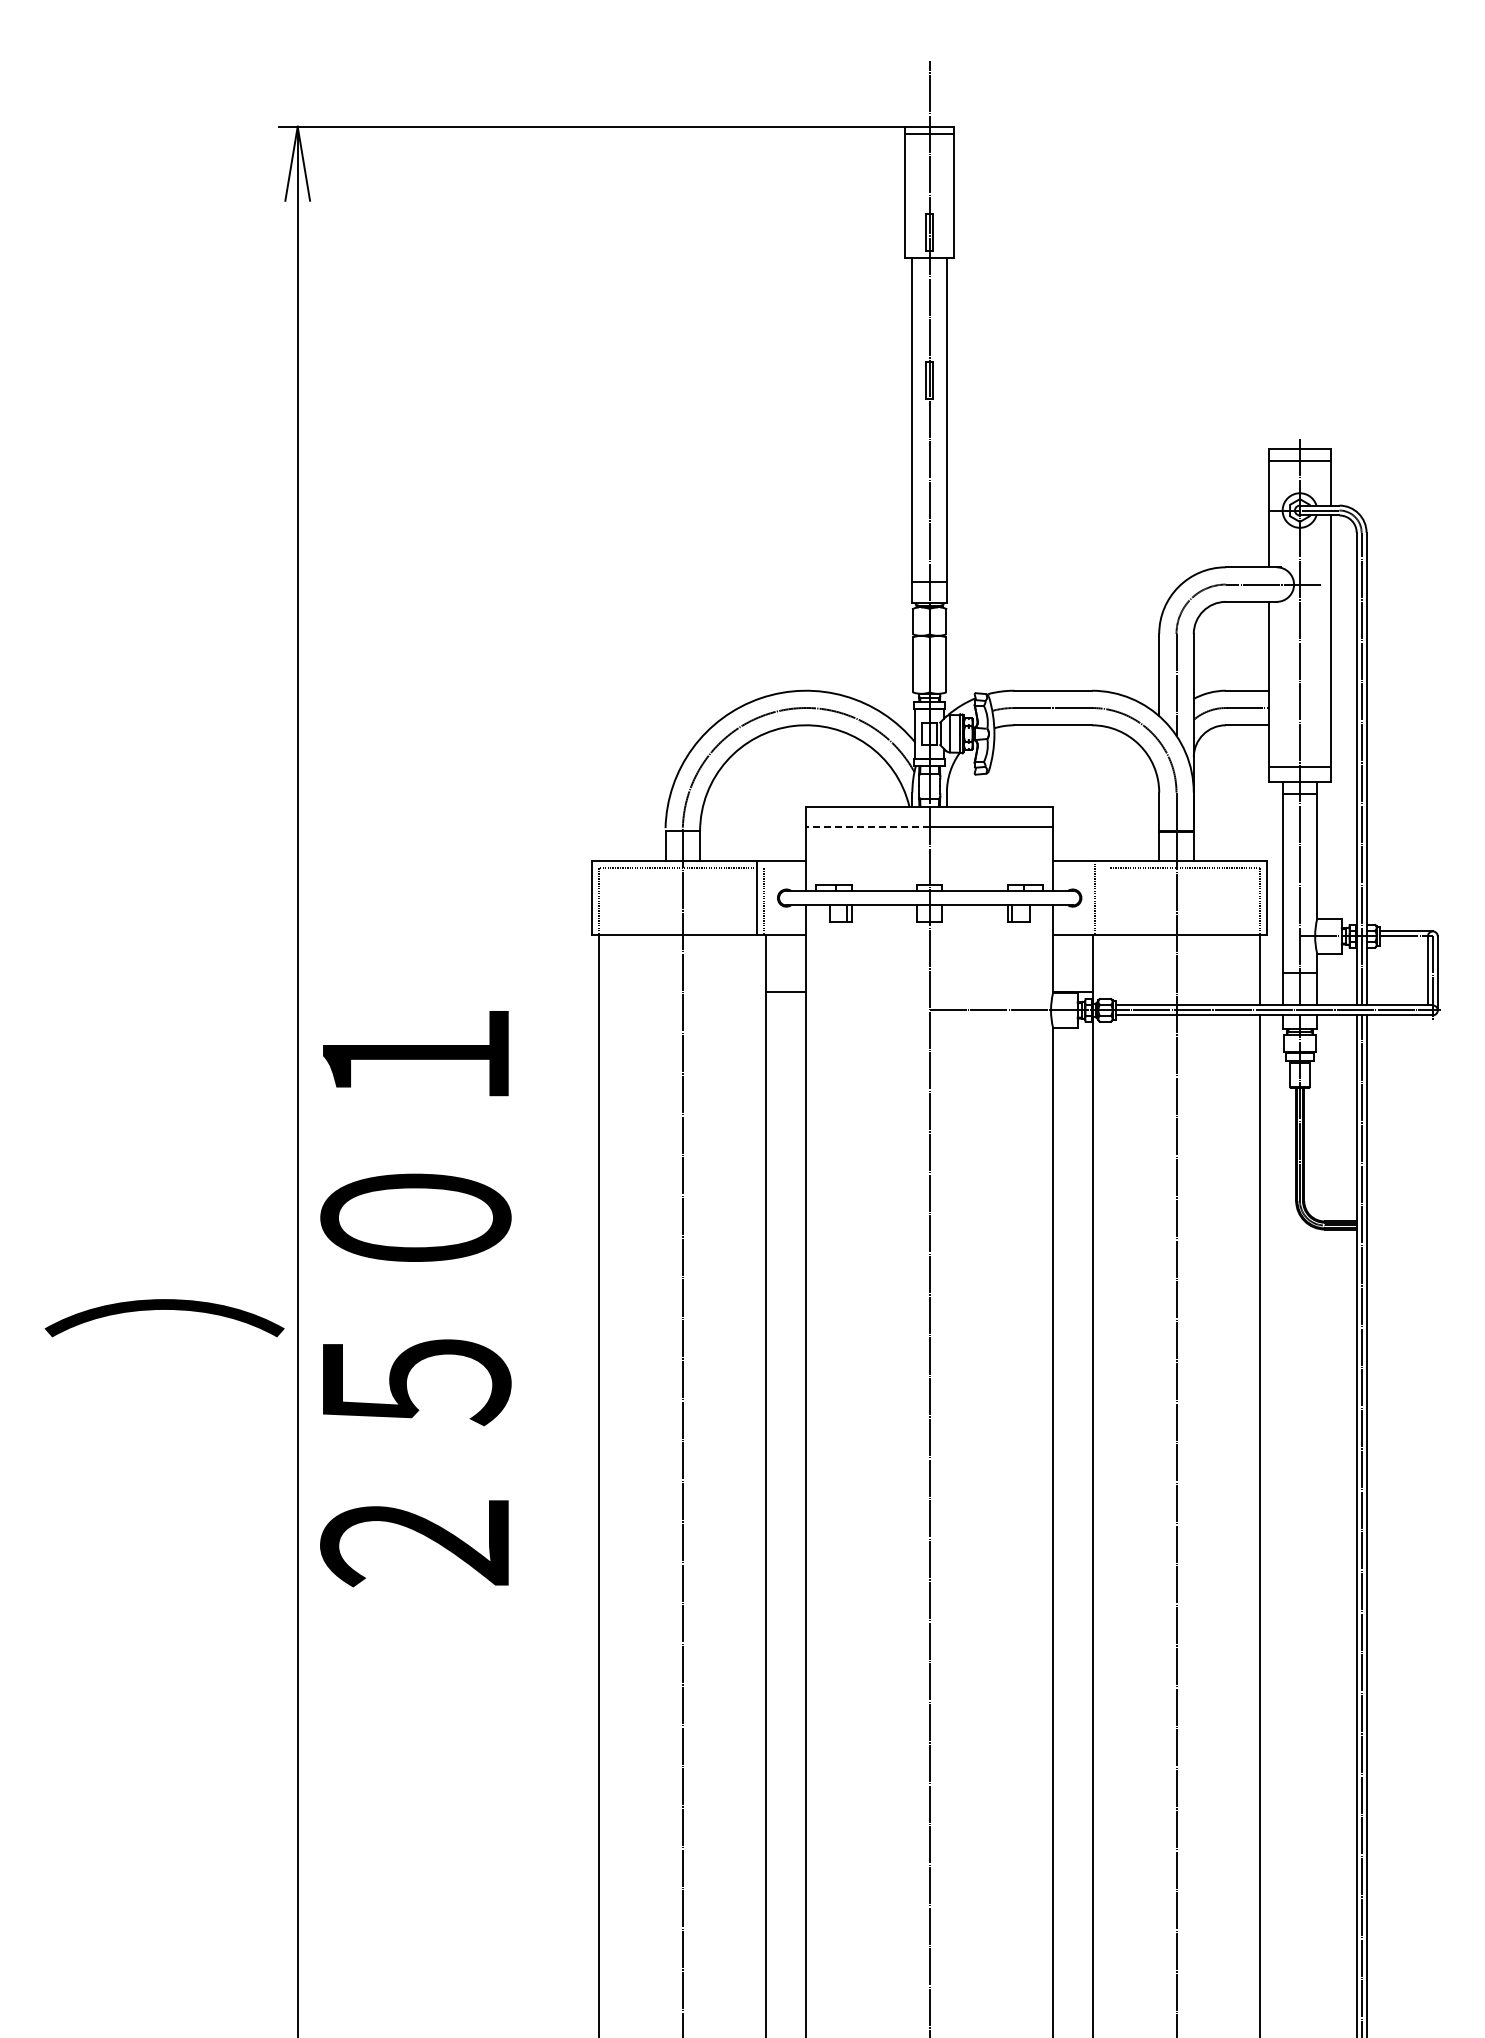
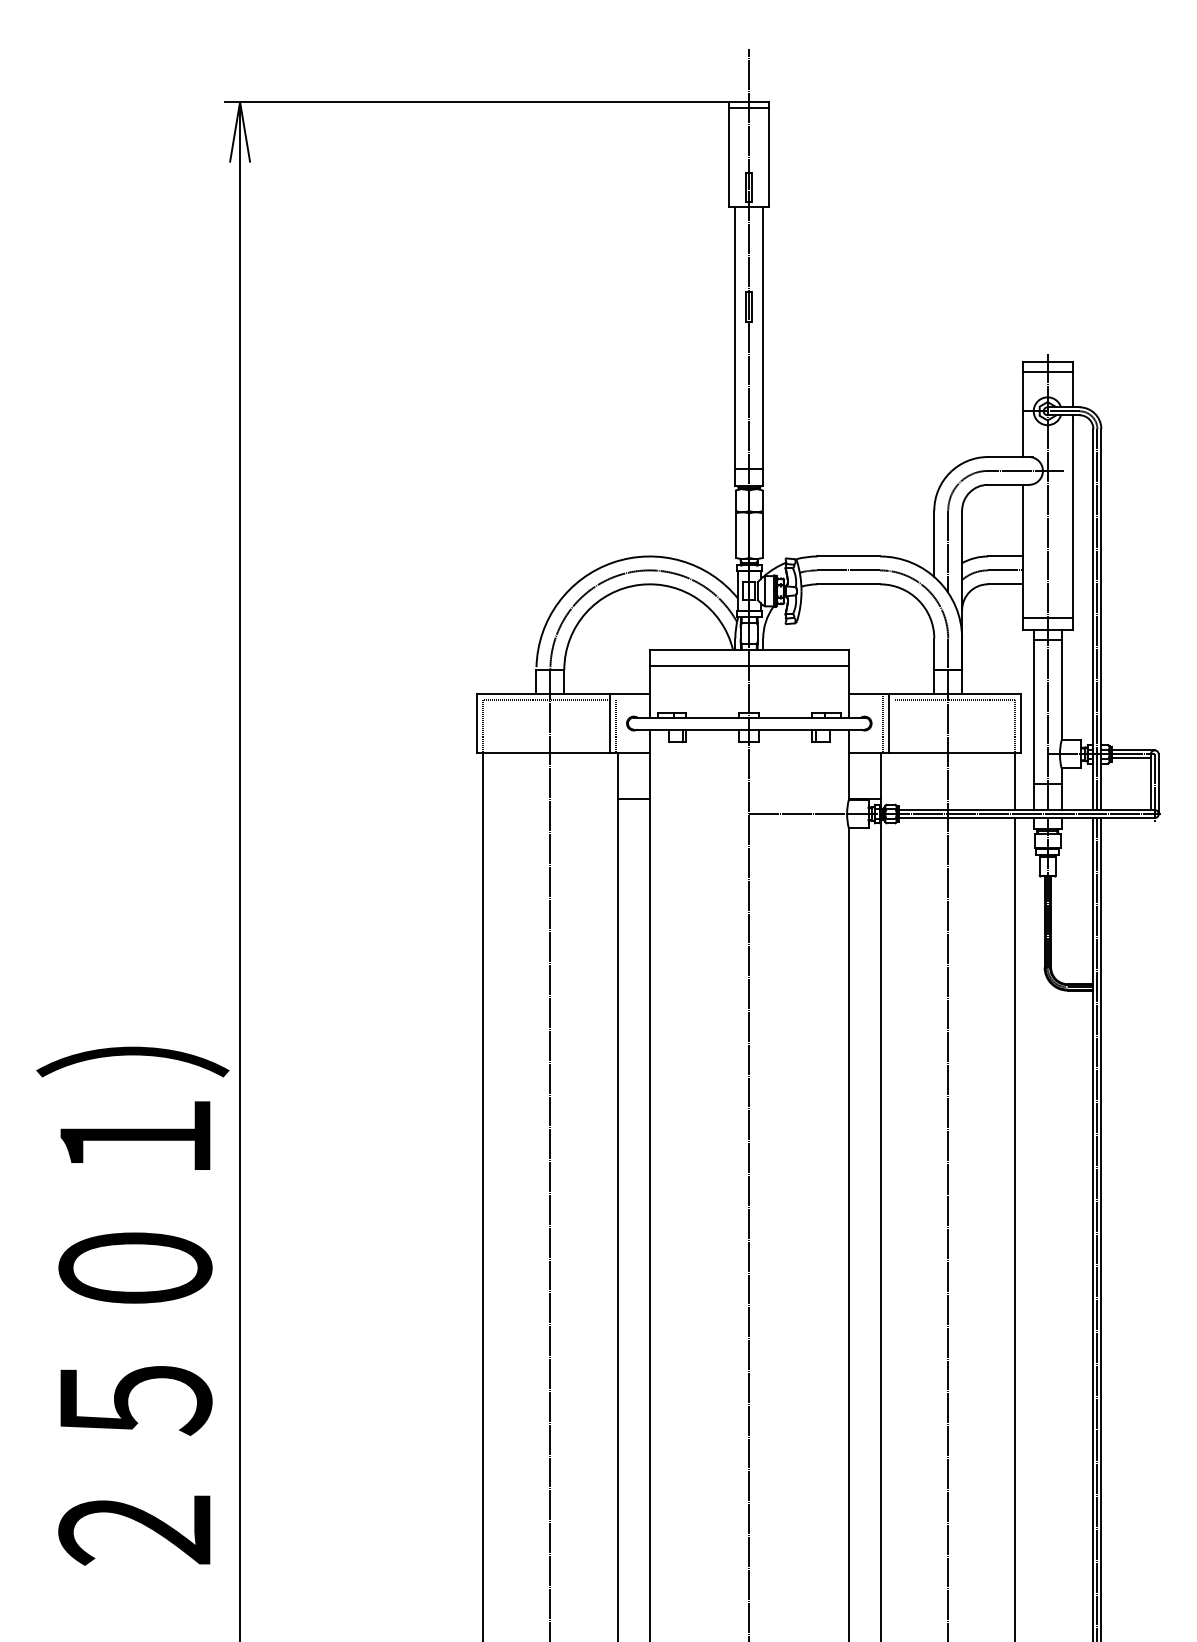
line: (867, 826) -> (699, 665), dashed -> solid
line: (1102, 898) -> (888, 723), added
line: (1403, 941) -> (1131, 758), added
text: (415, 1299) -> (135, 1333), moved

